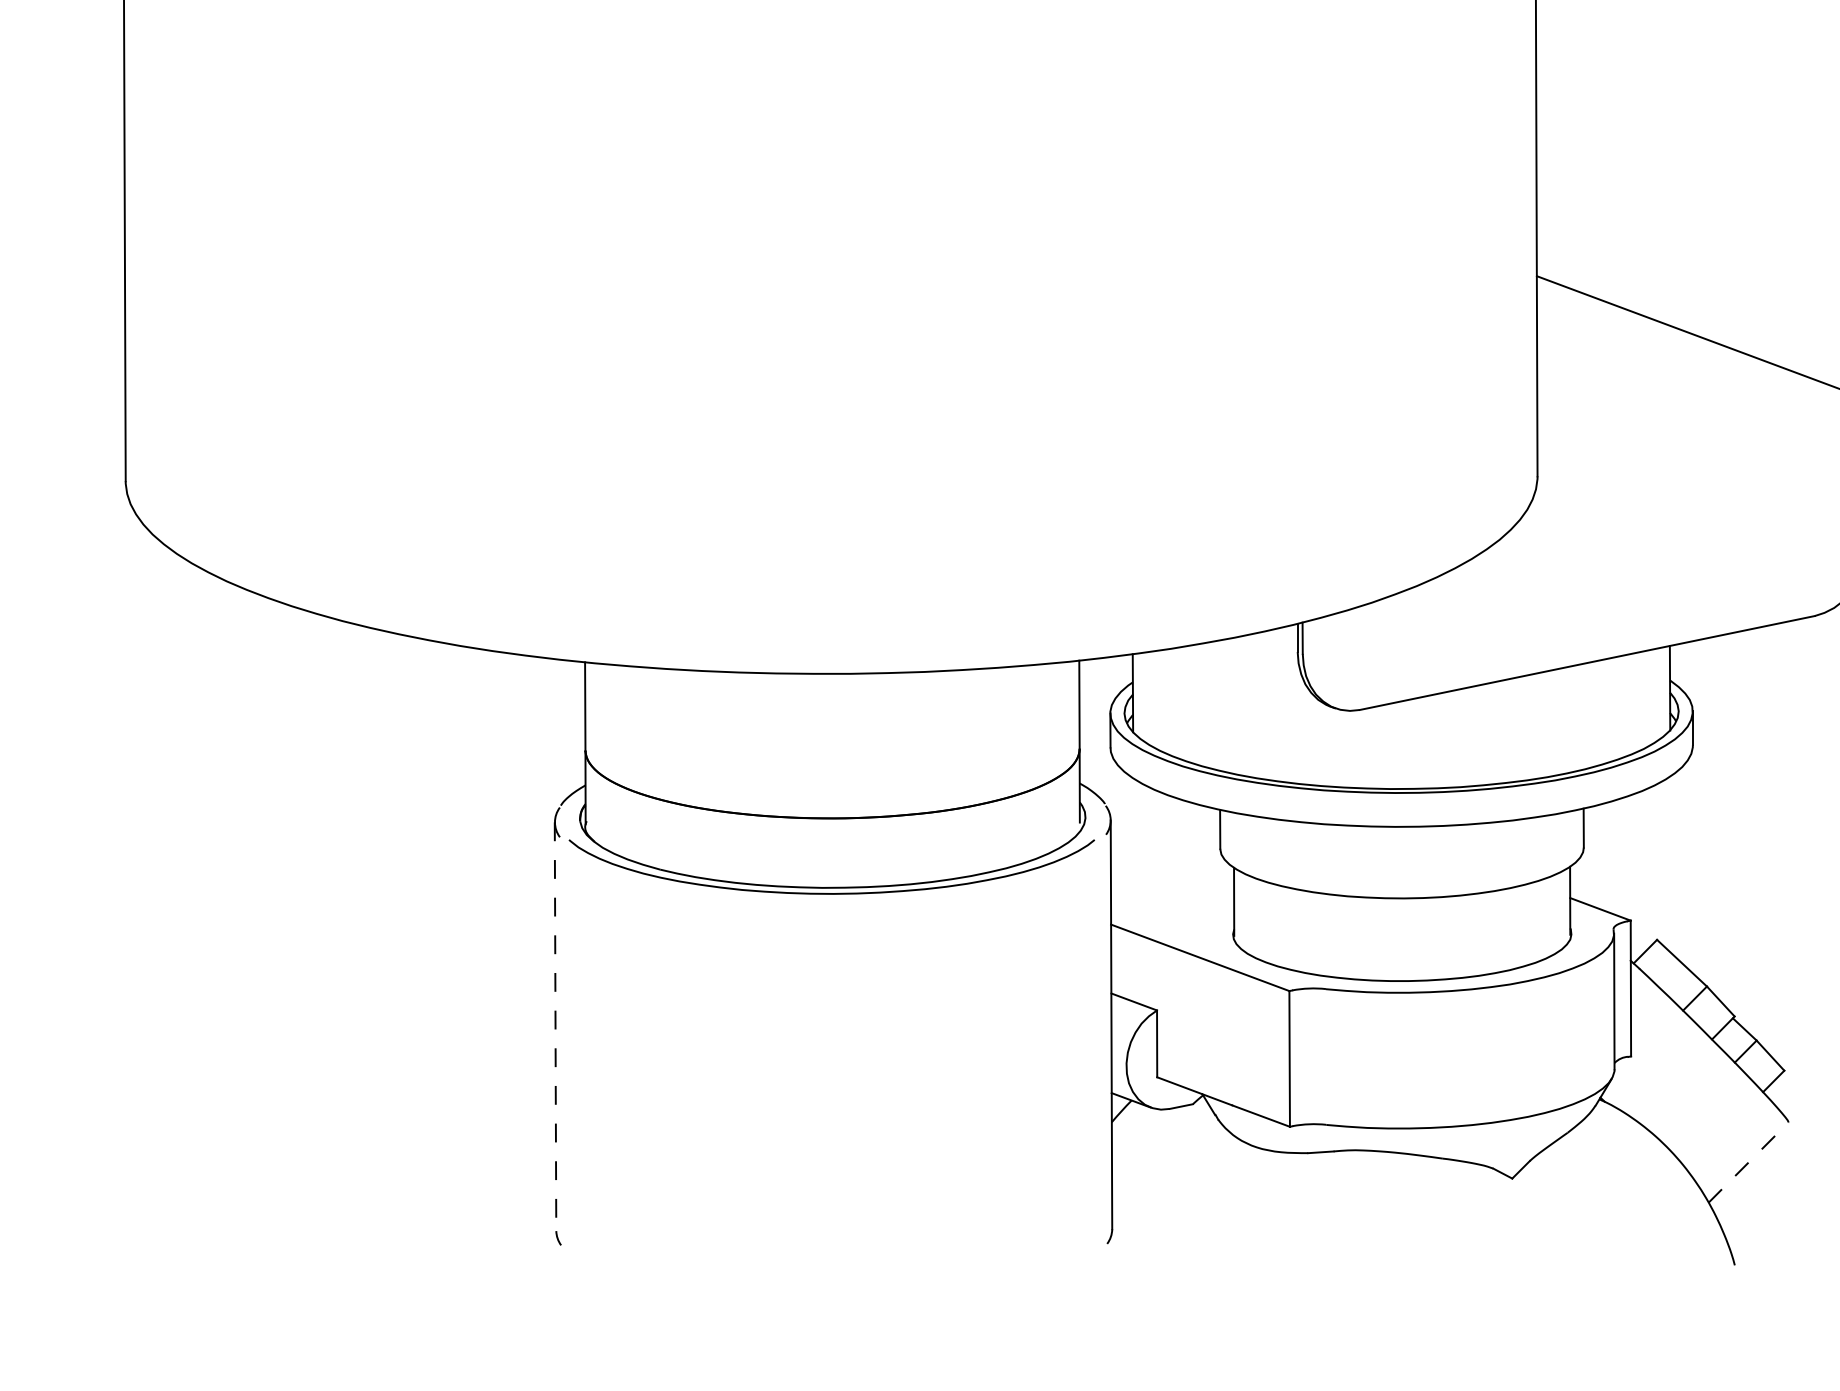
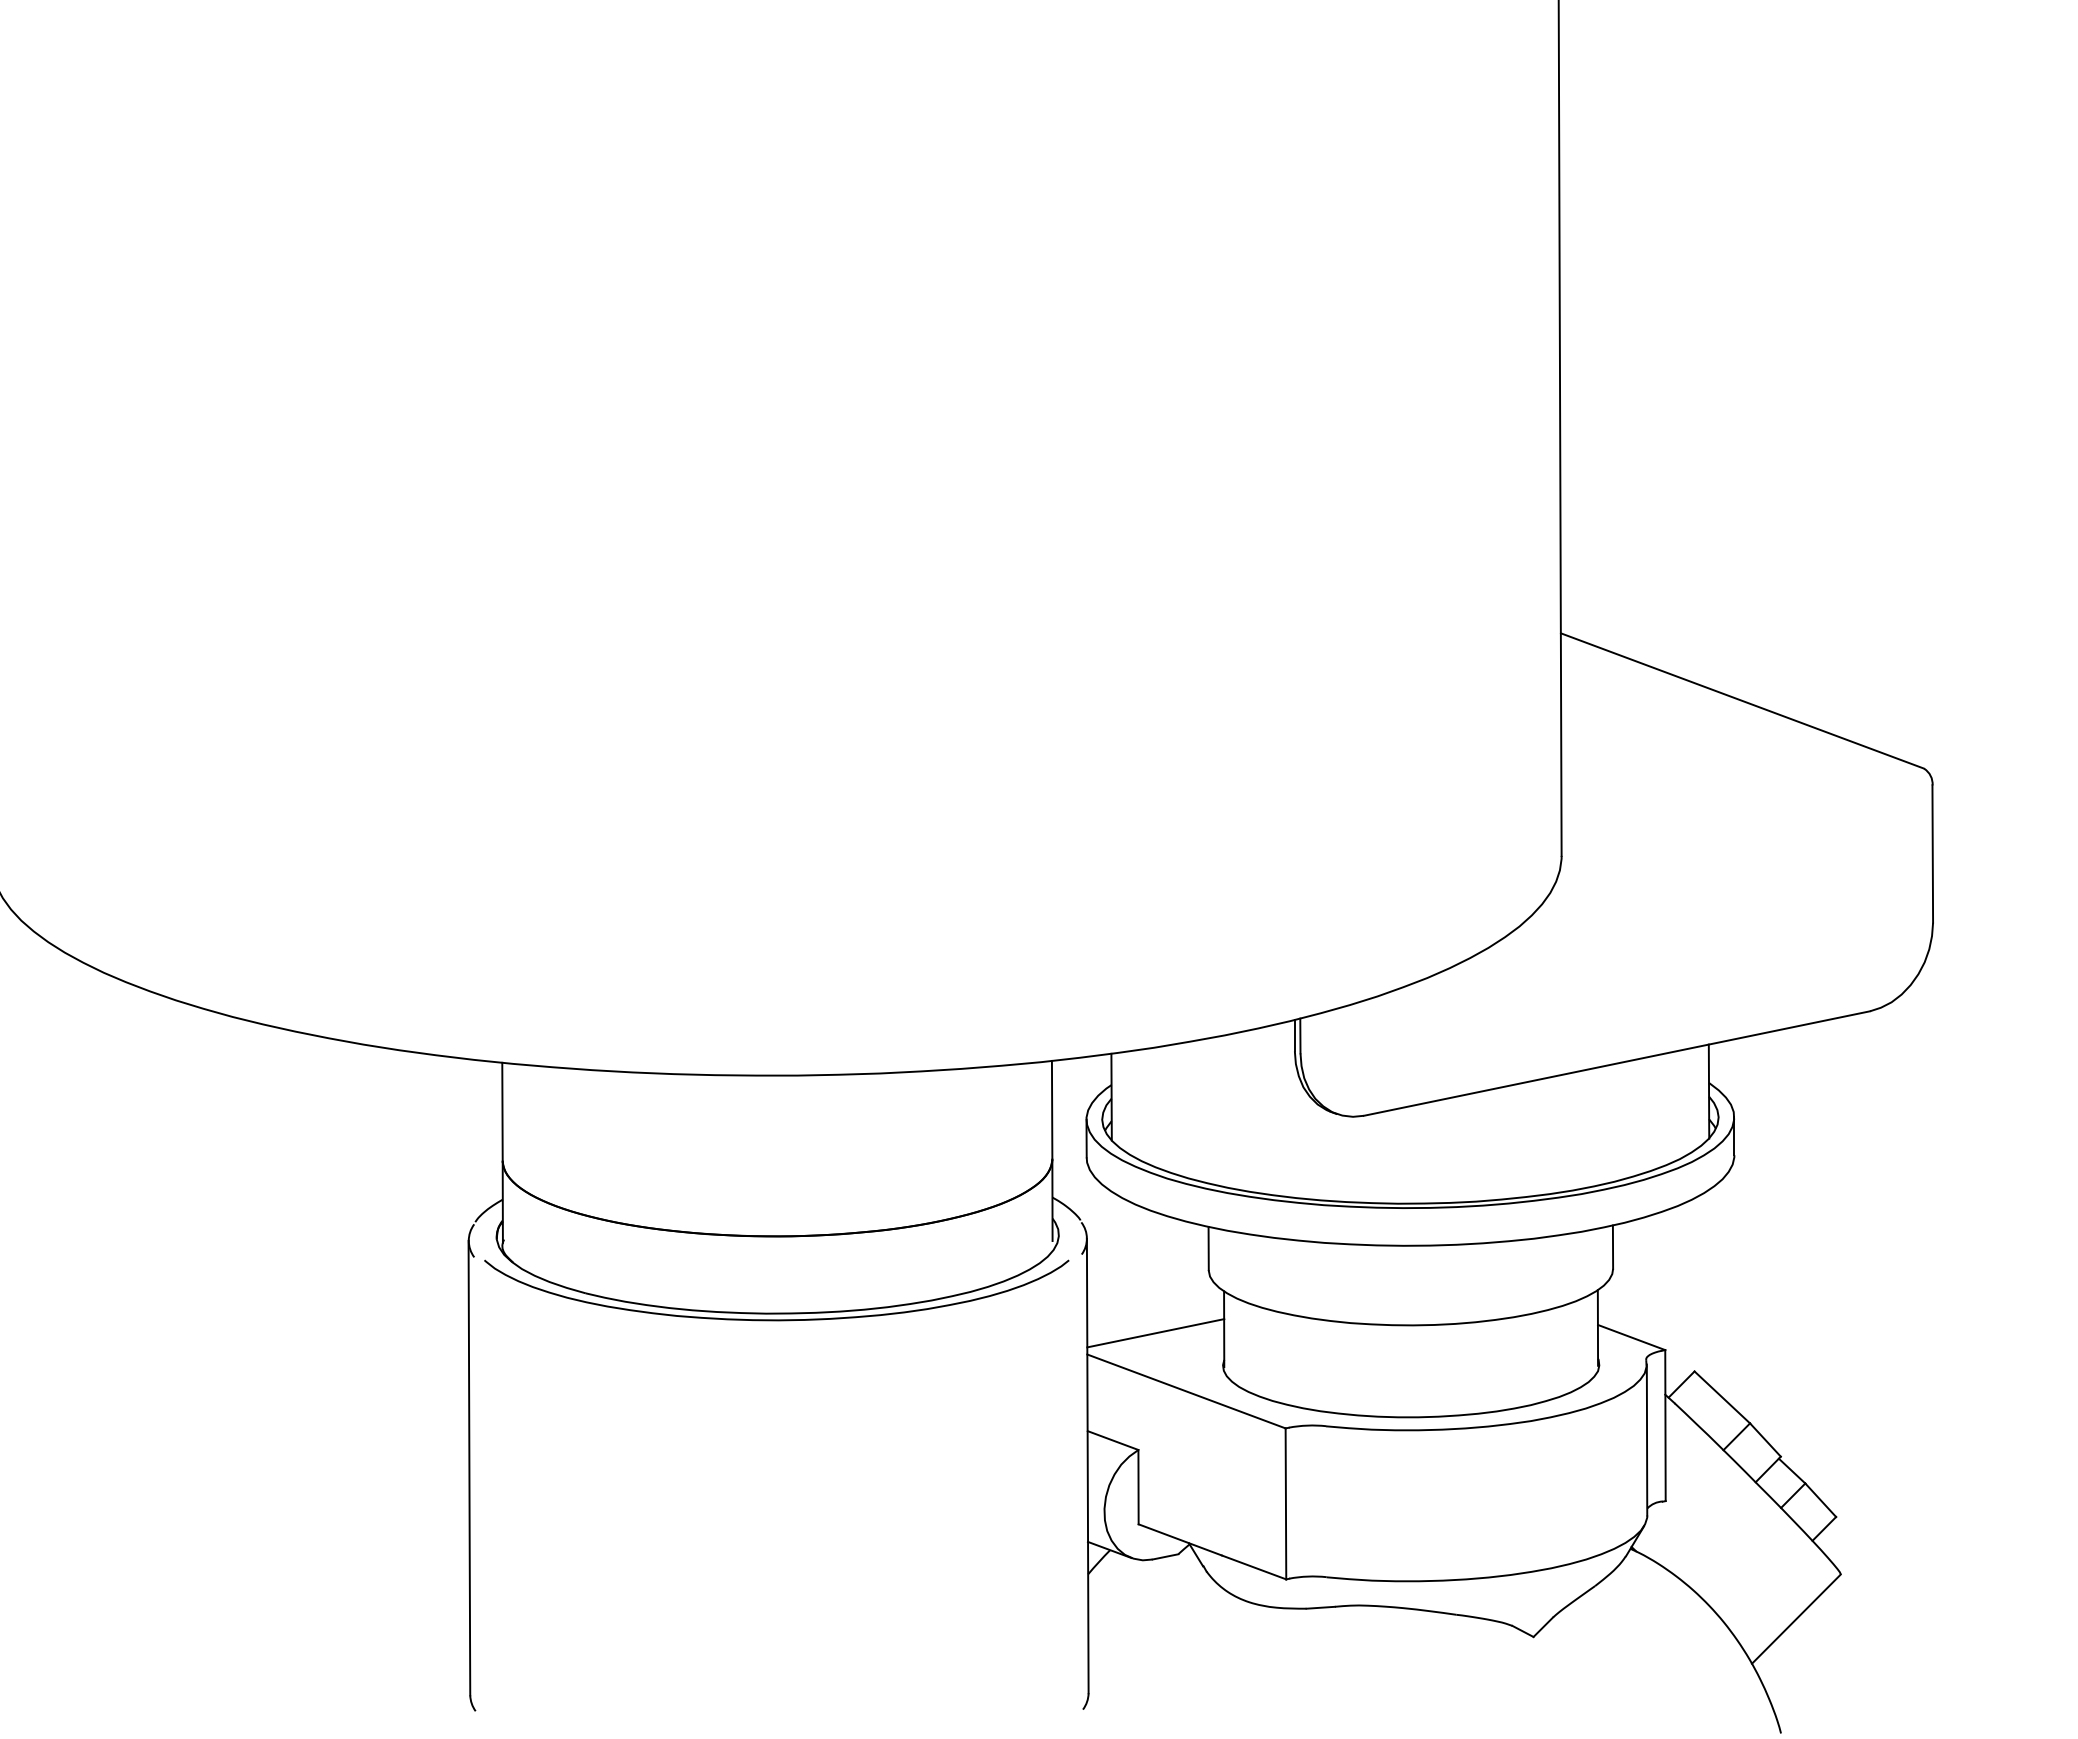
line: (1172, 905) -> (1155, 1333), added
line: (555, 1027) -> (469, 1468), dashed -> solid
line: (1748, 1162) -> (1796, 1619), dashed -> solid

